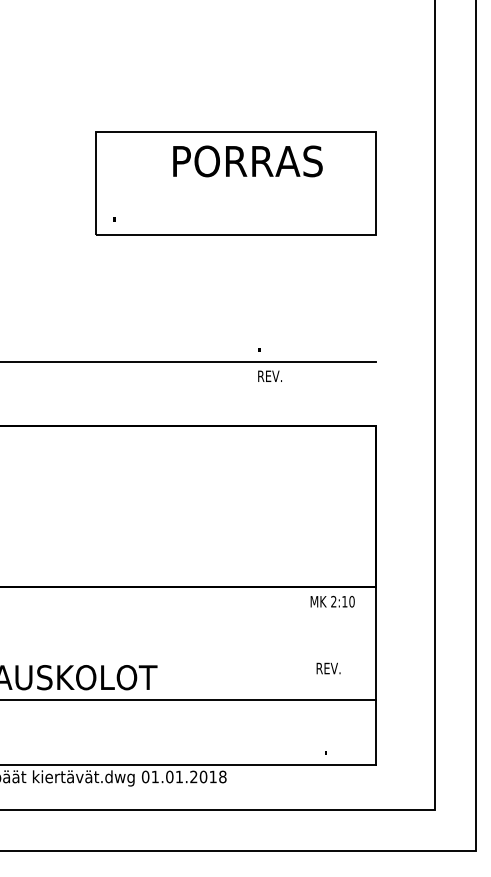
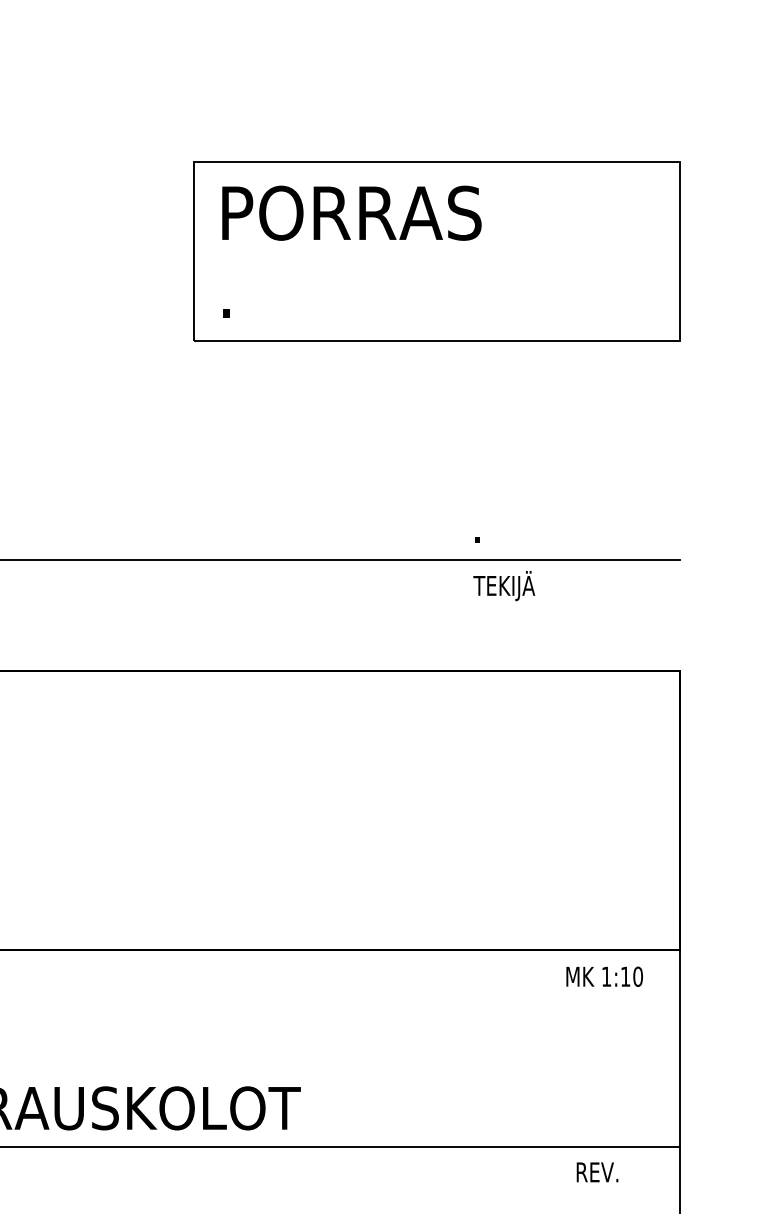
text: (247, 161) -> (351, 213), moved
text: (274, 376) -> (503, 586), REV. -> TEKIJÄ
text: (333, 601) -> (605, 976), 2:10 -> 1:10
text: (328, 668) -> (597, 1172), moved

